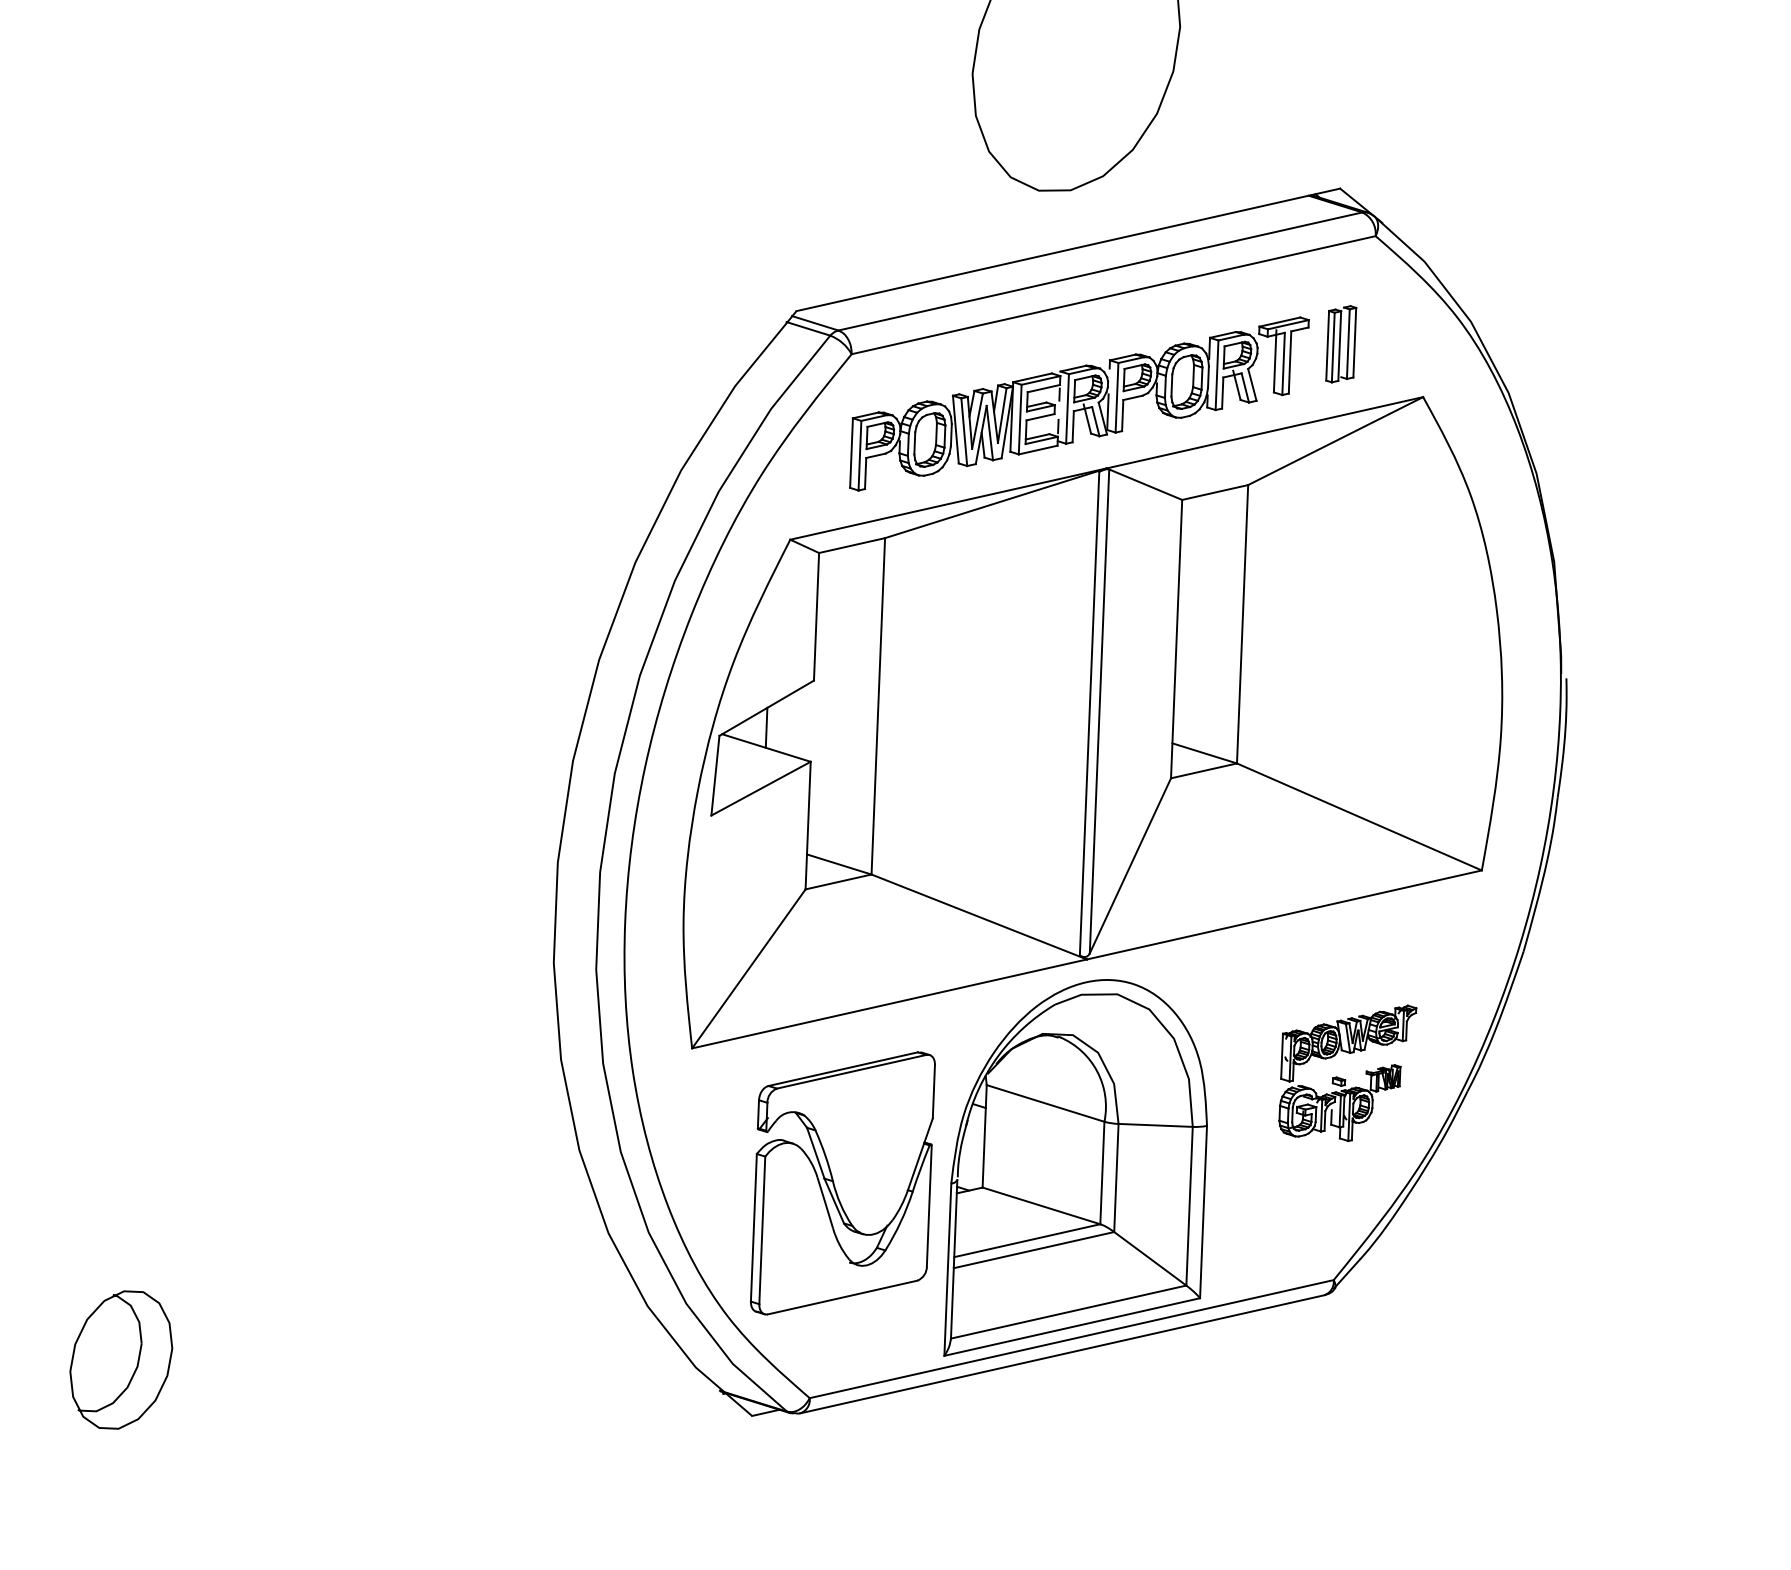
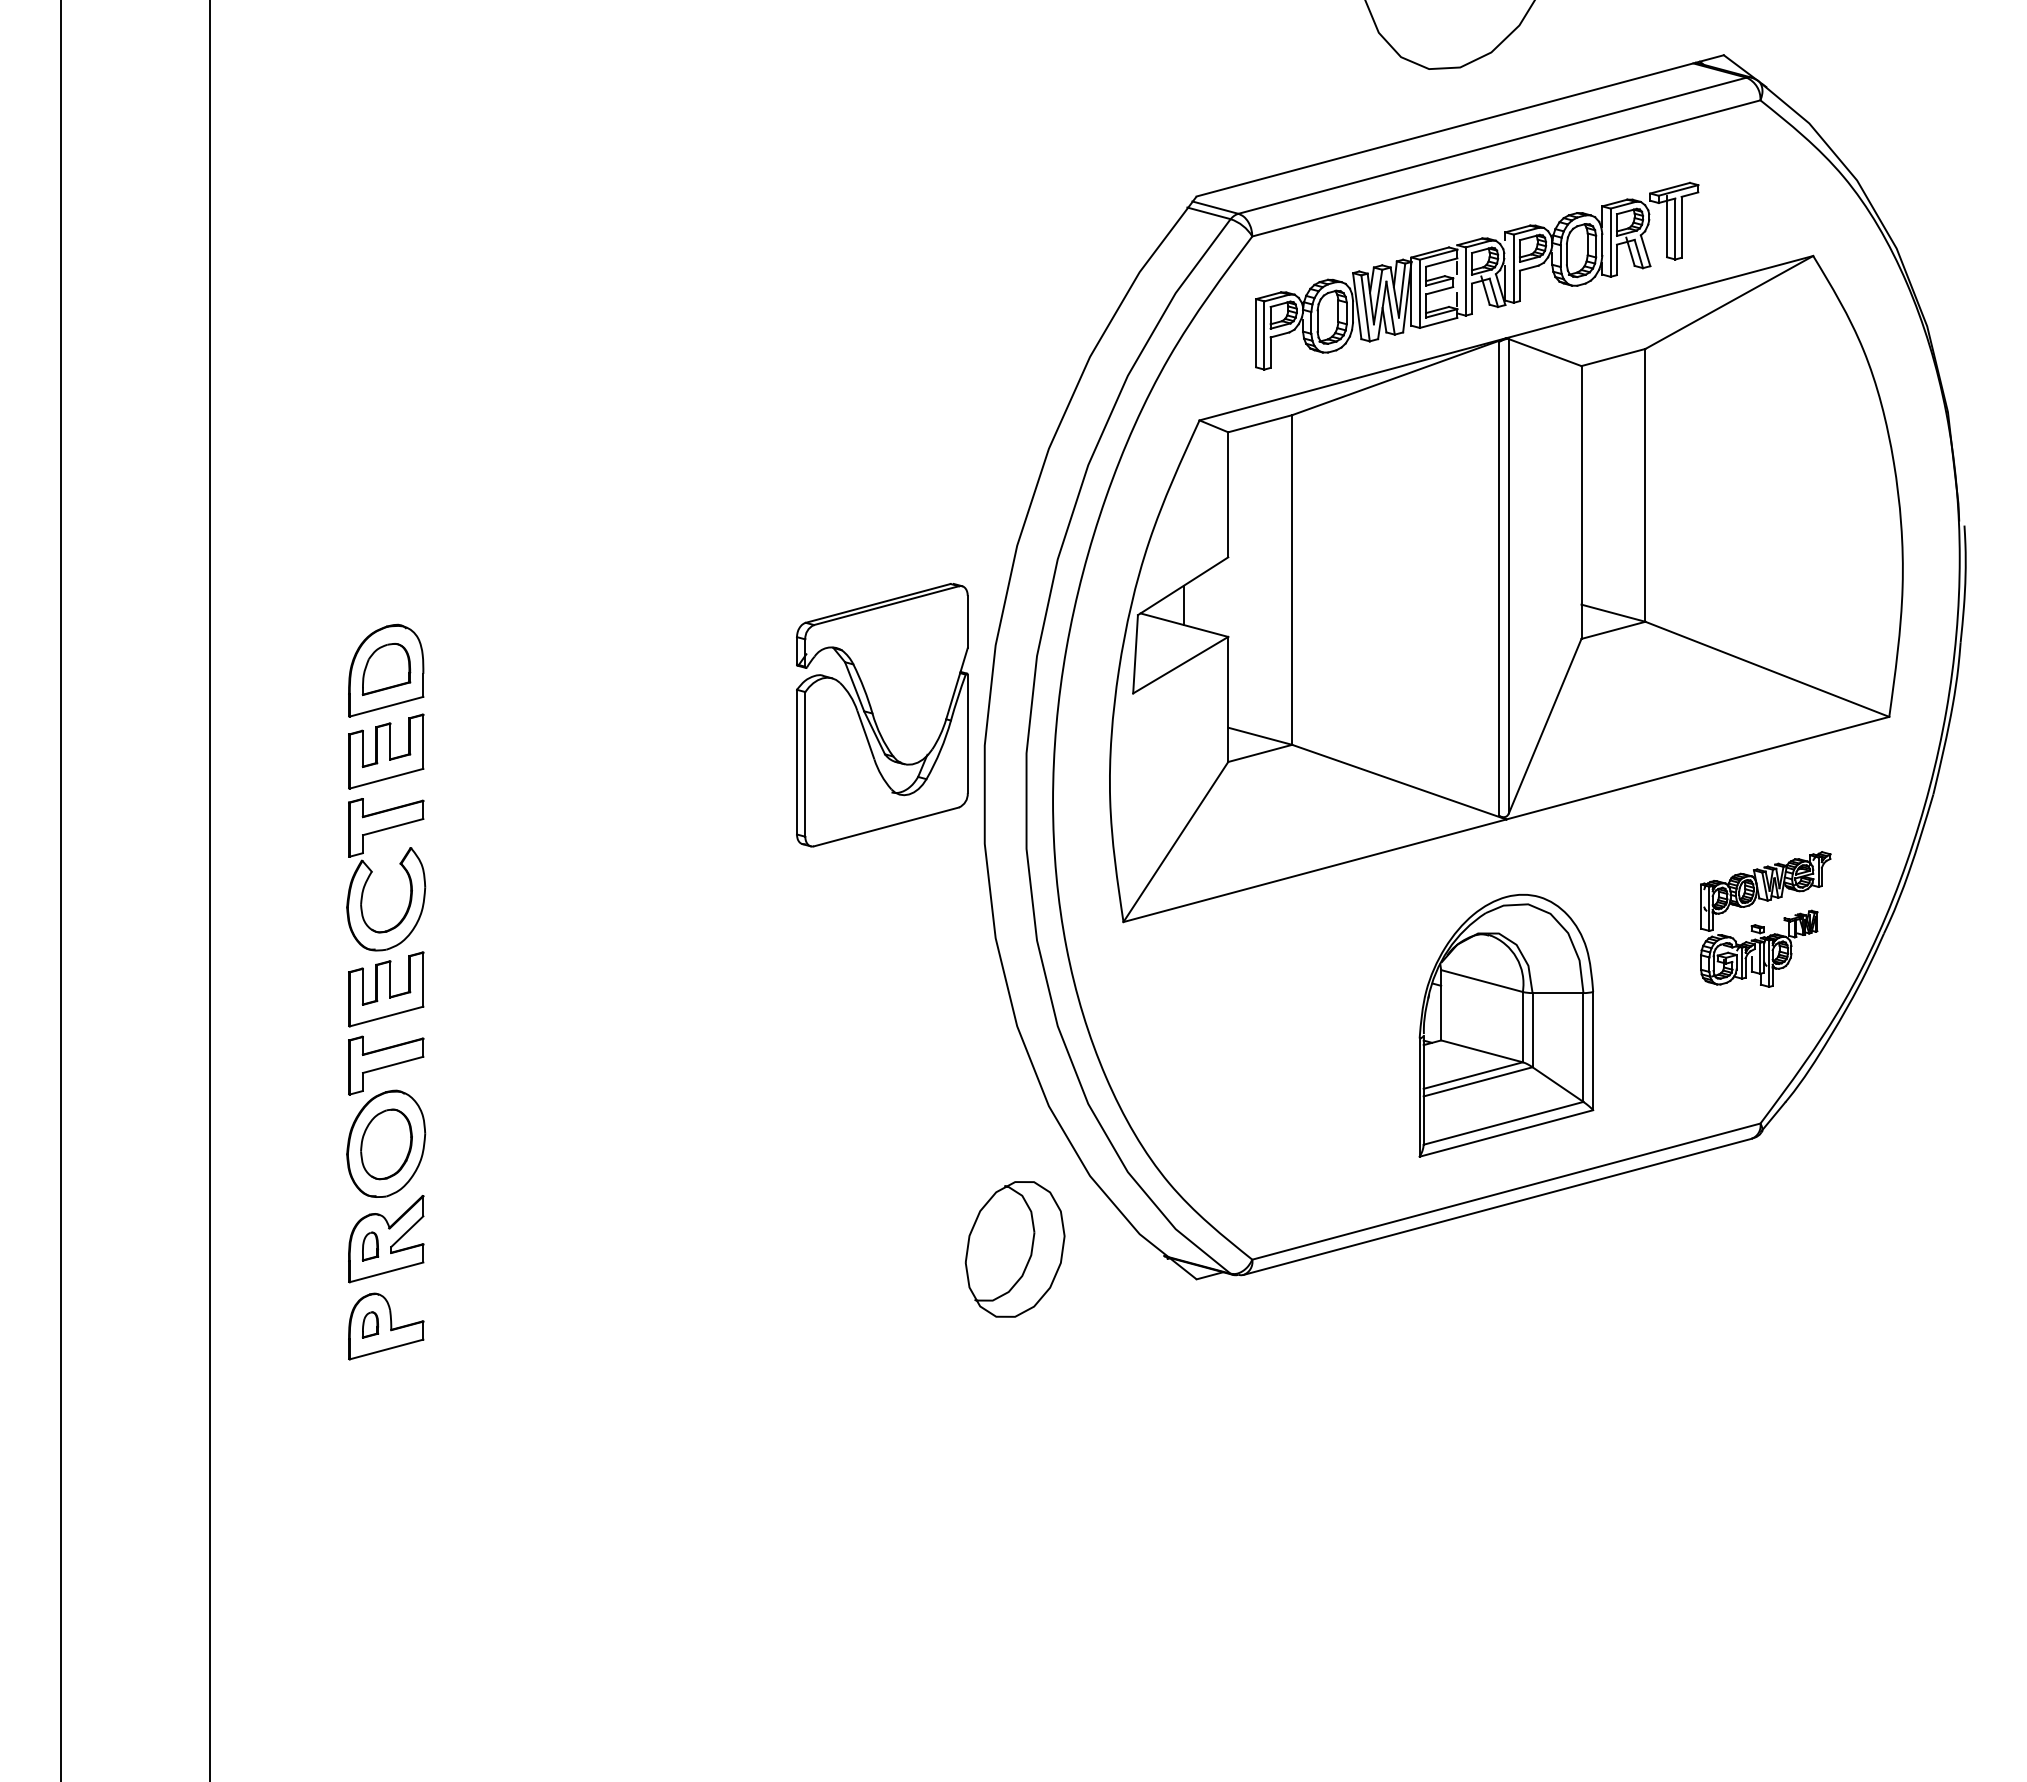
part: (1340, 344) -> (1730, 207), removed
part: (1078, 1169) -> (1506, 1025), size x0.7
part: (843, 1183) -> (882, 715), moved
part: (120, 1360) -> (1014, 1249), moved

